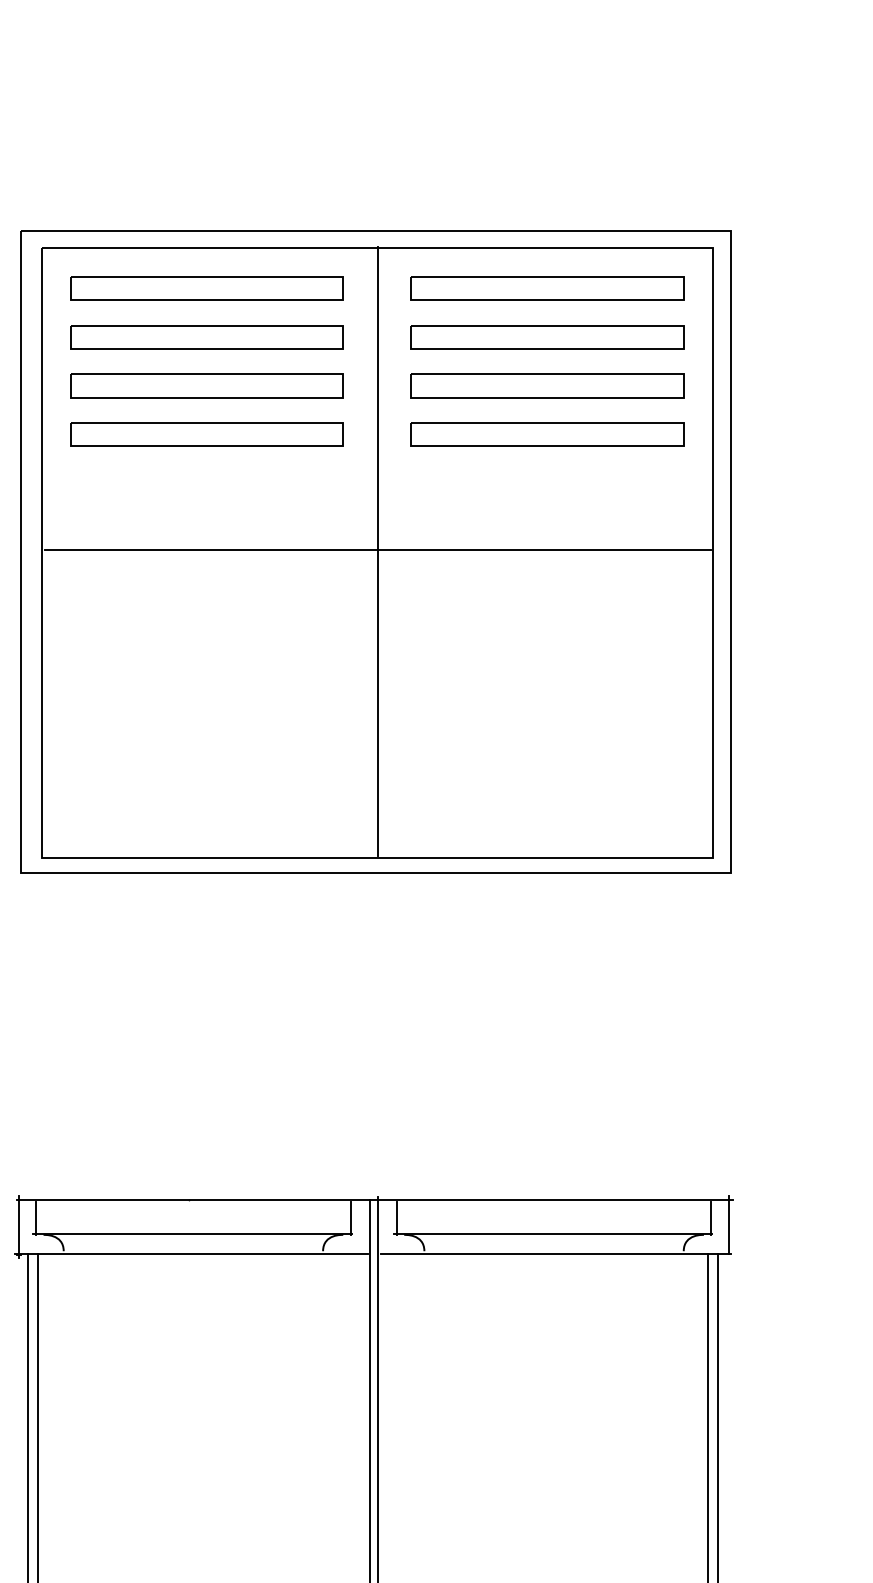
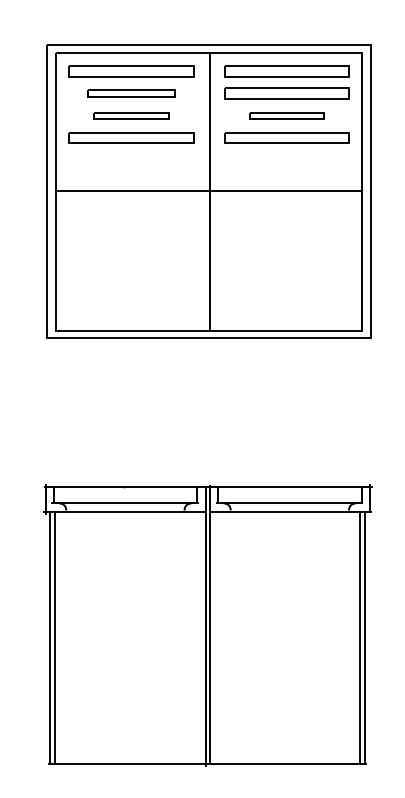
part: (206, 336) -> (131, 93), size x0.7
part: (206, 384) -> (131, 115), size x0.6
part: (546, 384) -> (286, 115), size x0.6

